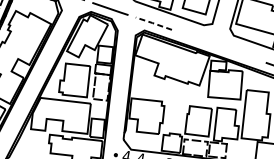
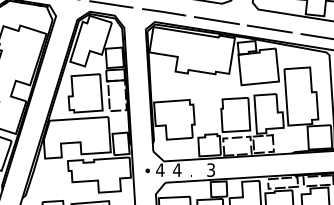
line: (153, 22) -> (163, 11), dashed -> solid
line: (196, 38) -> (216, 20), added
line: (240, 53) -> (269, 28), added

